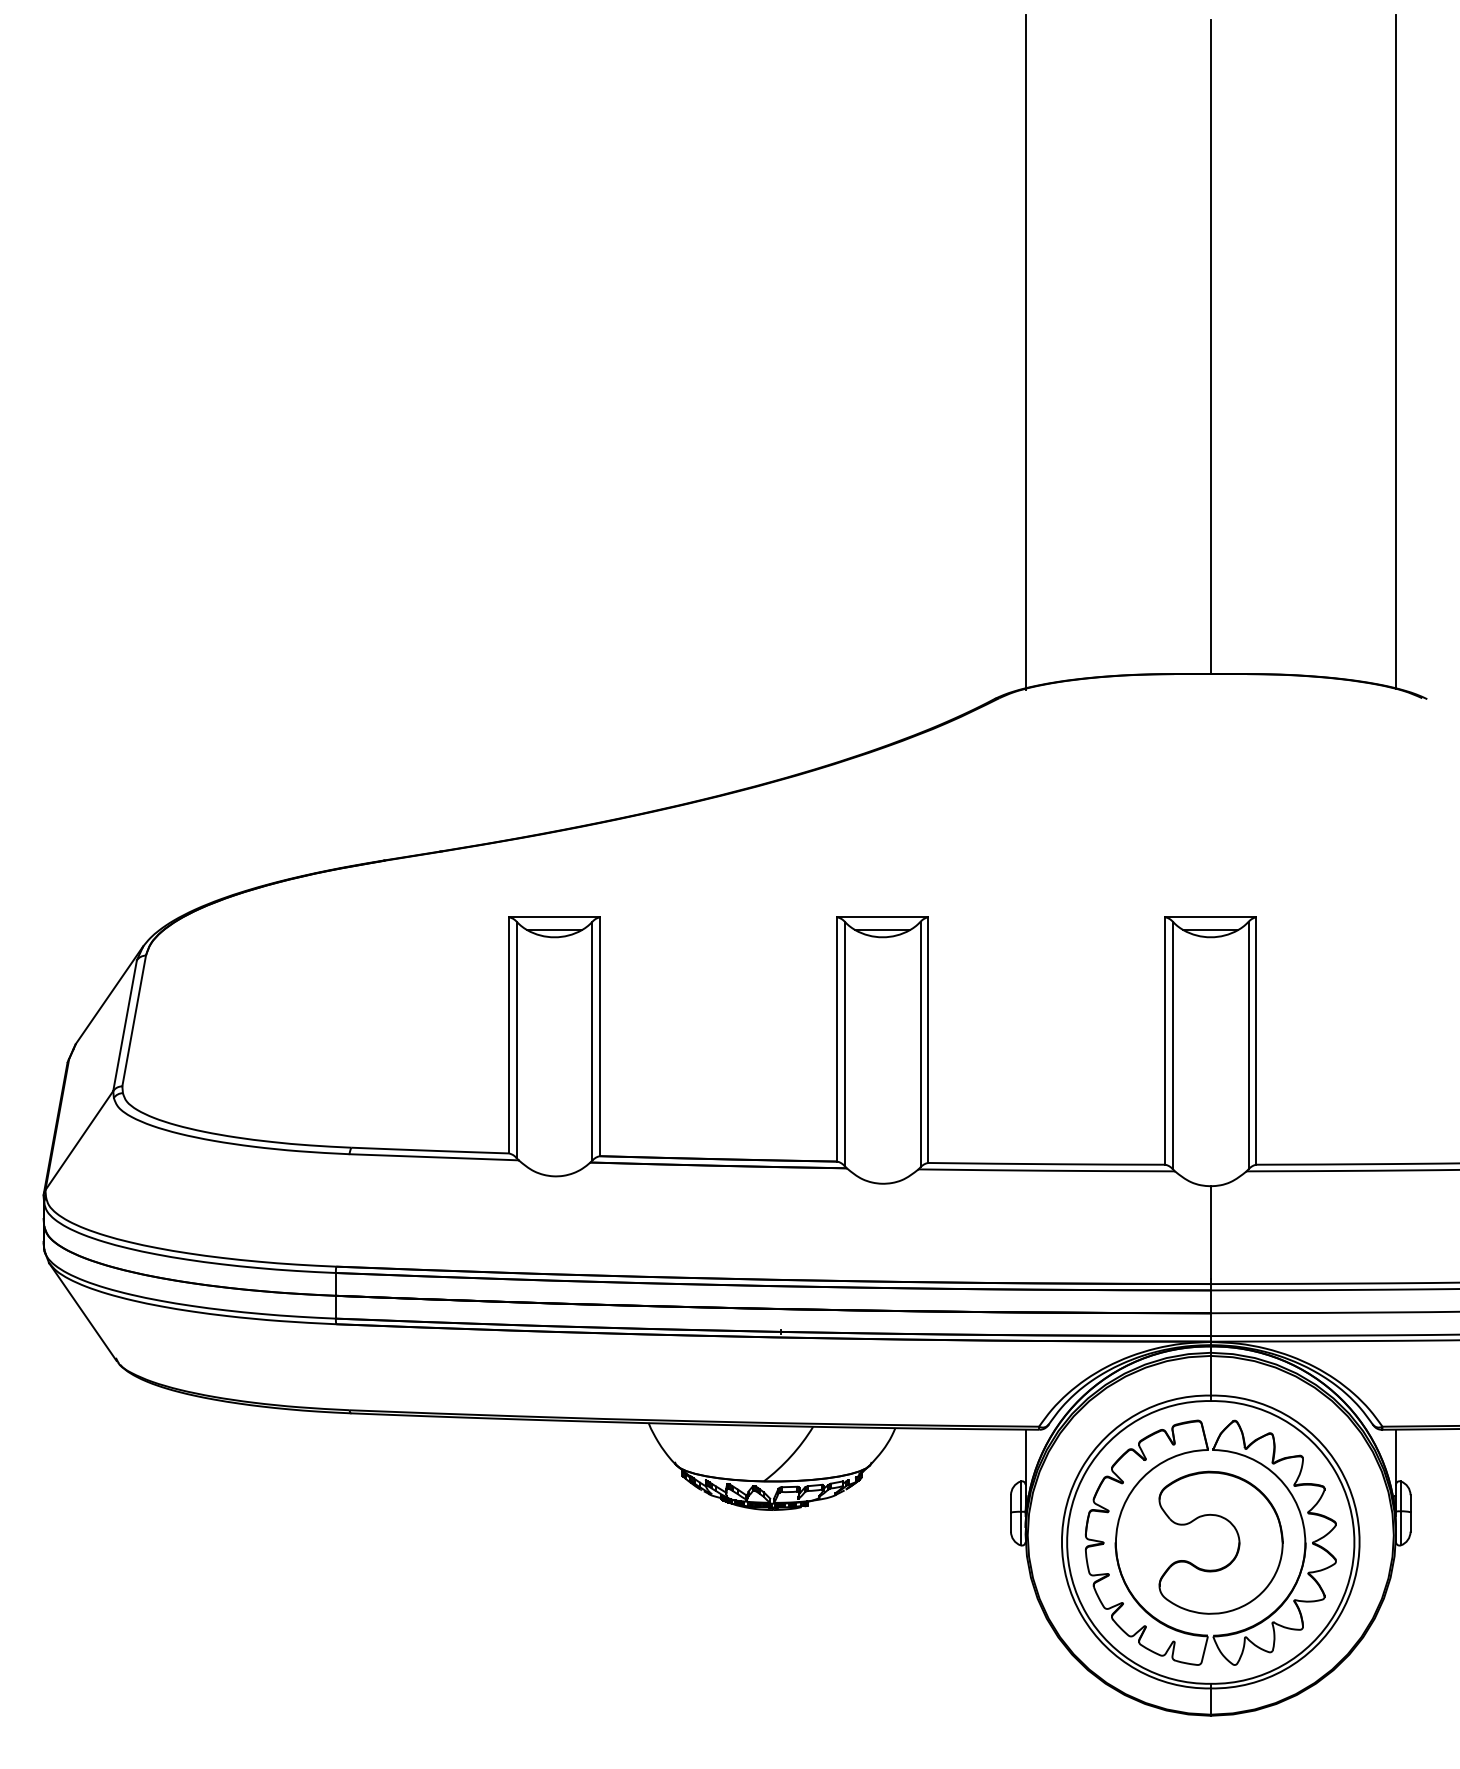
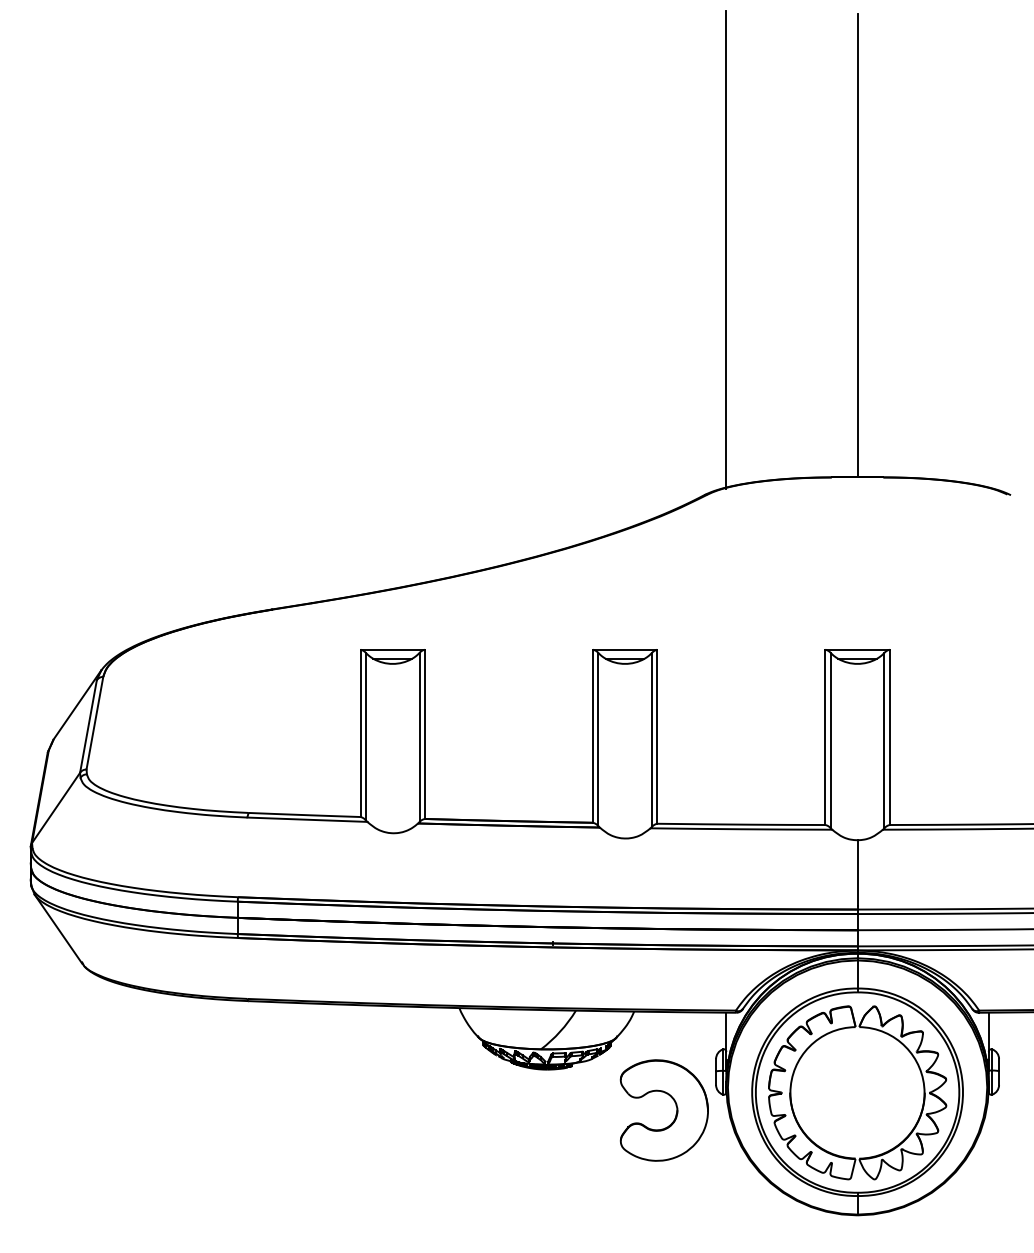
line: (1395, 352) -> (988, 249), removed
part: (1237, 1547) -> (676, 1113), moved

